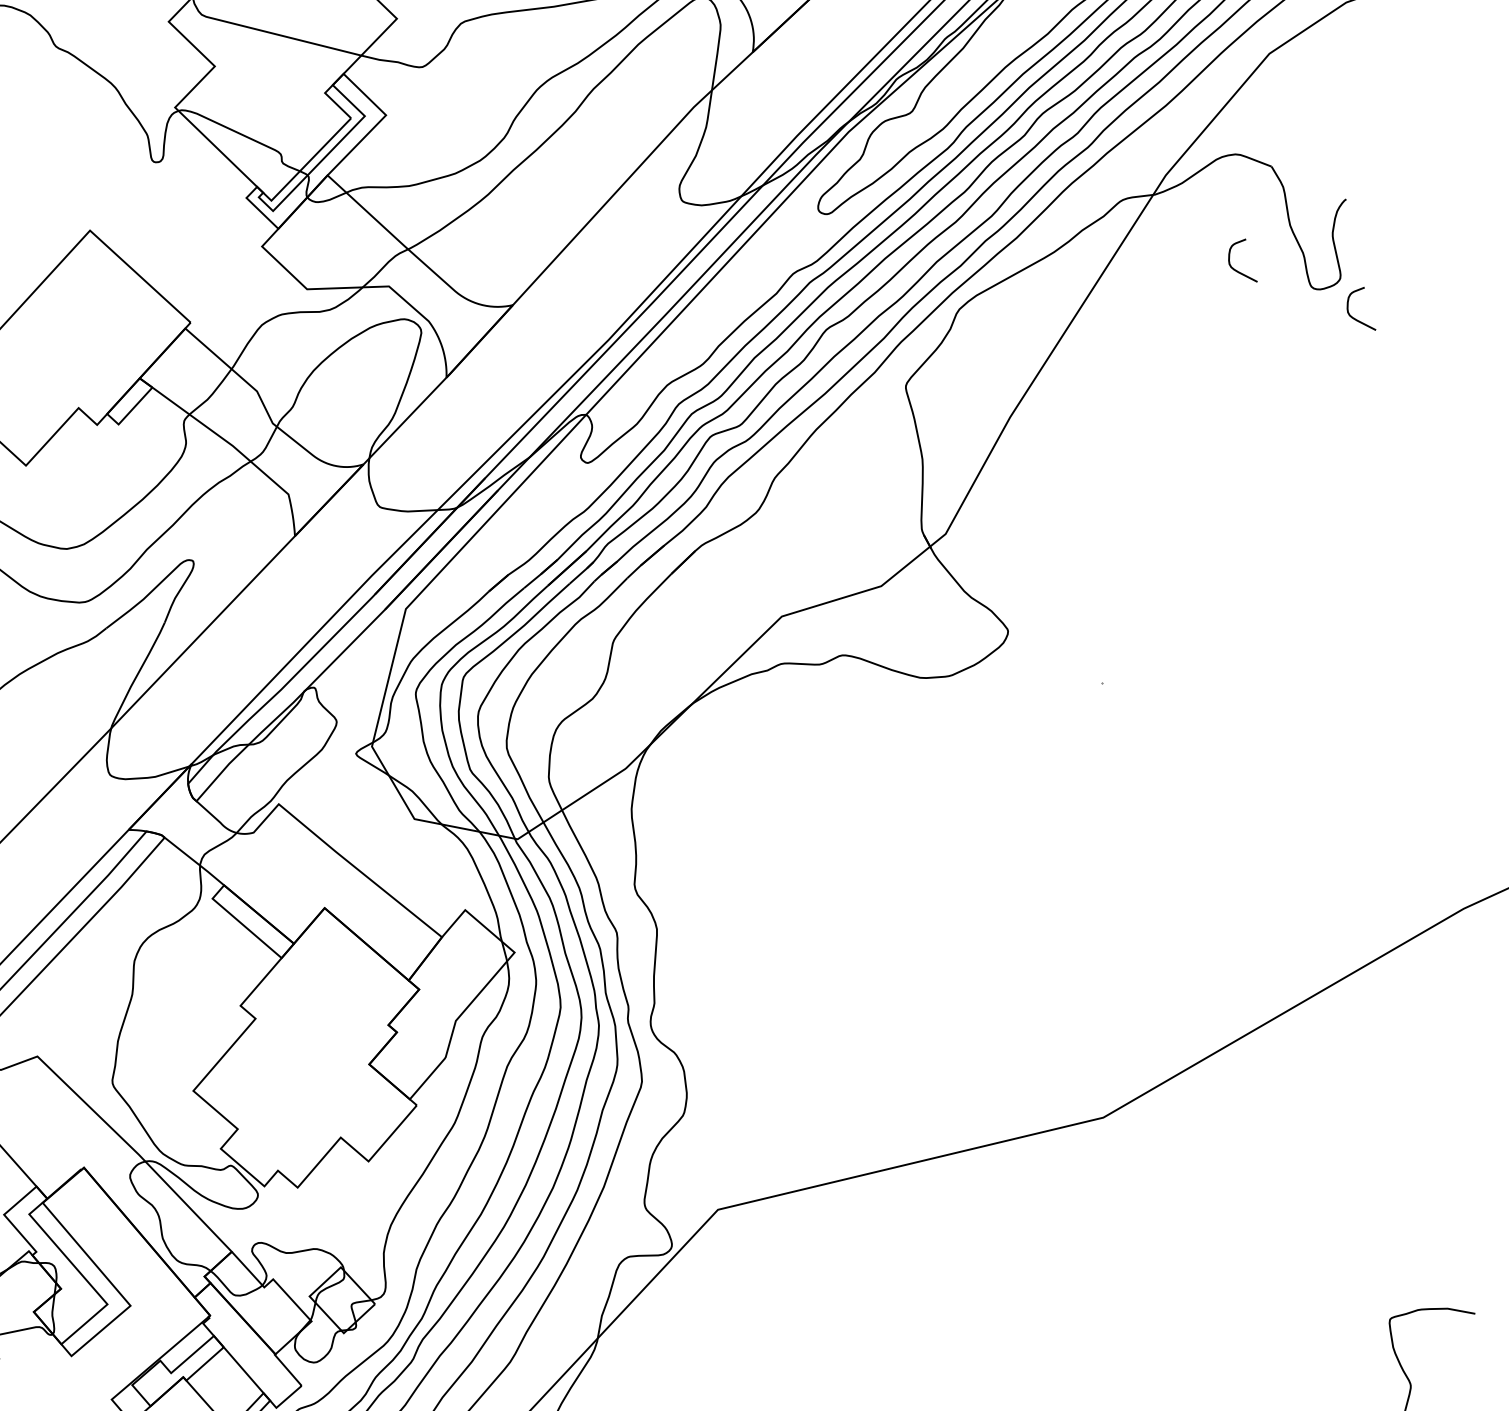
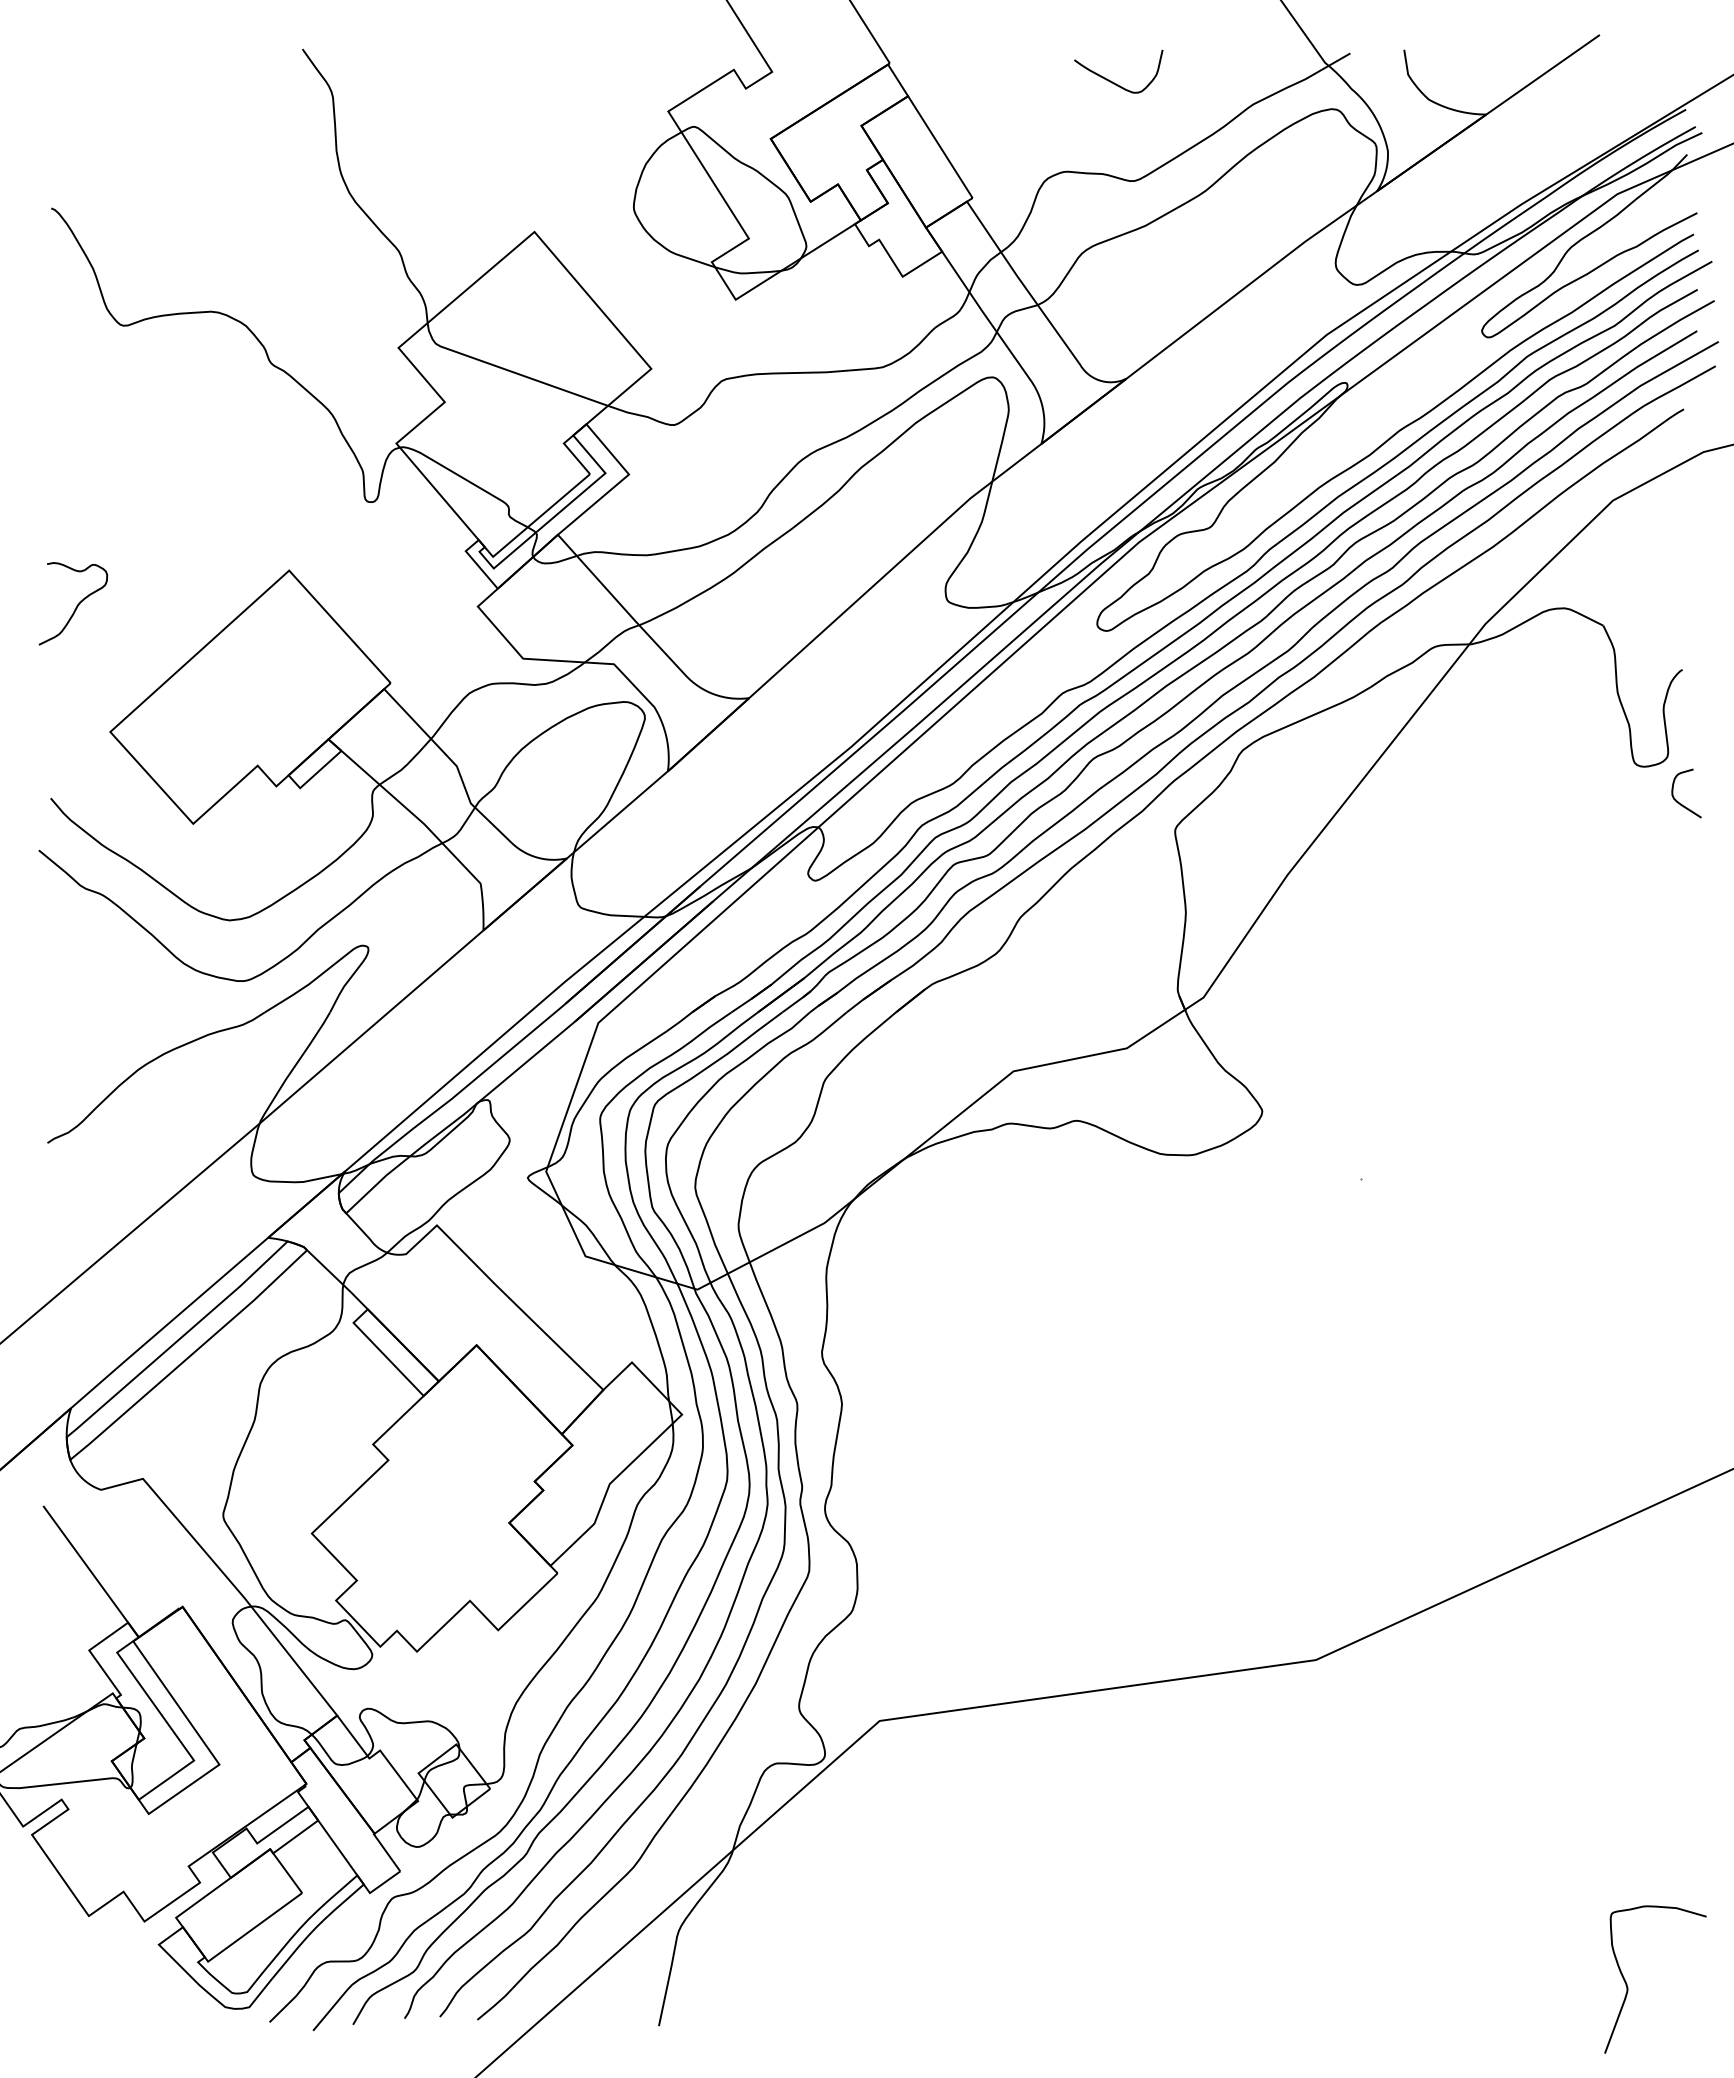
curve: (1238, 270) -> (1555, 737), removed

